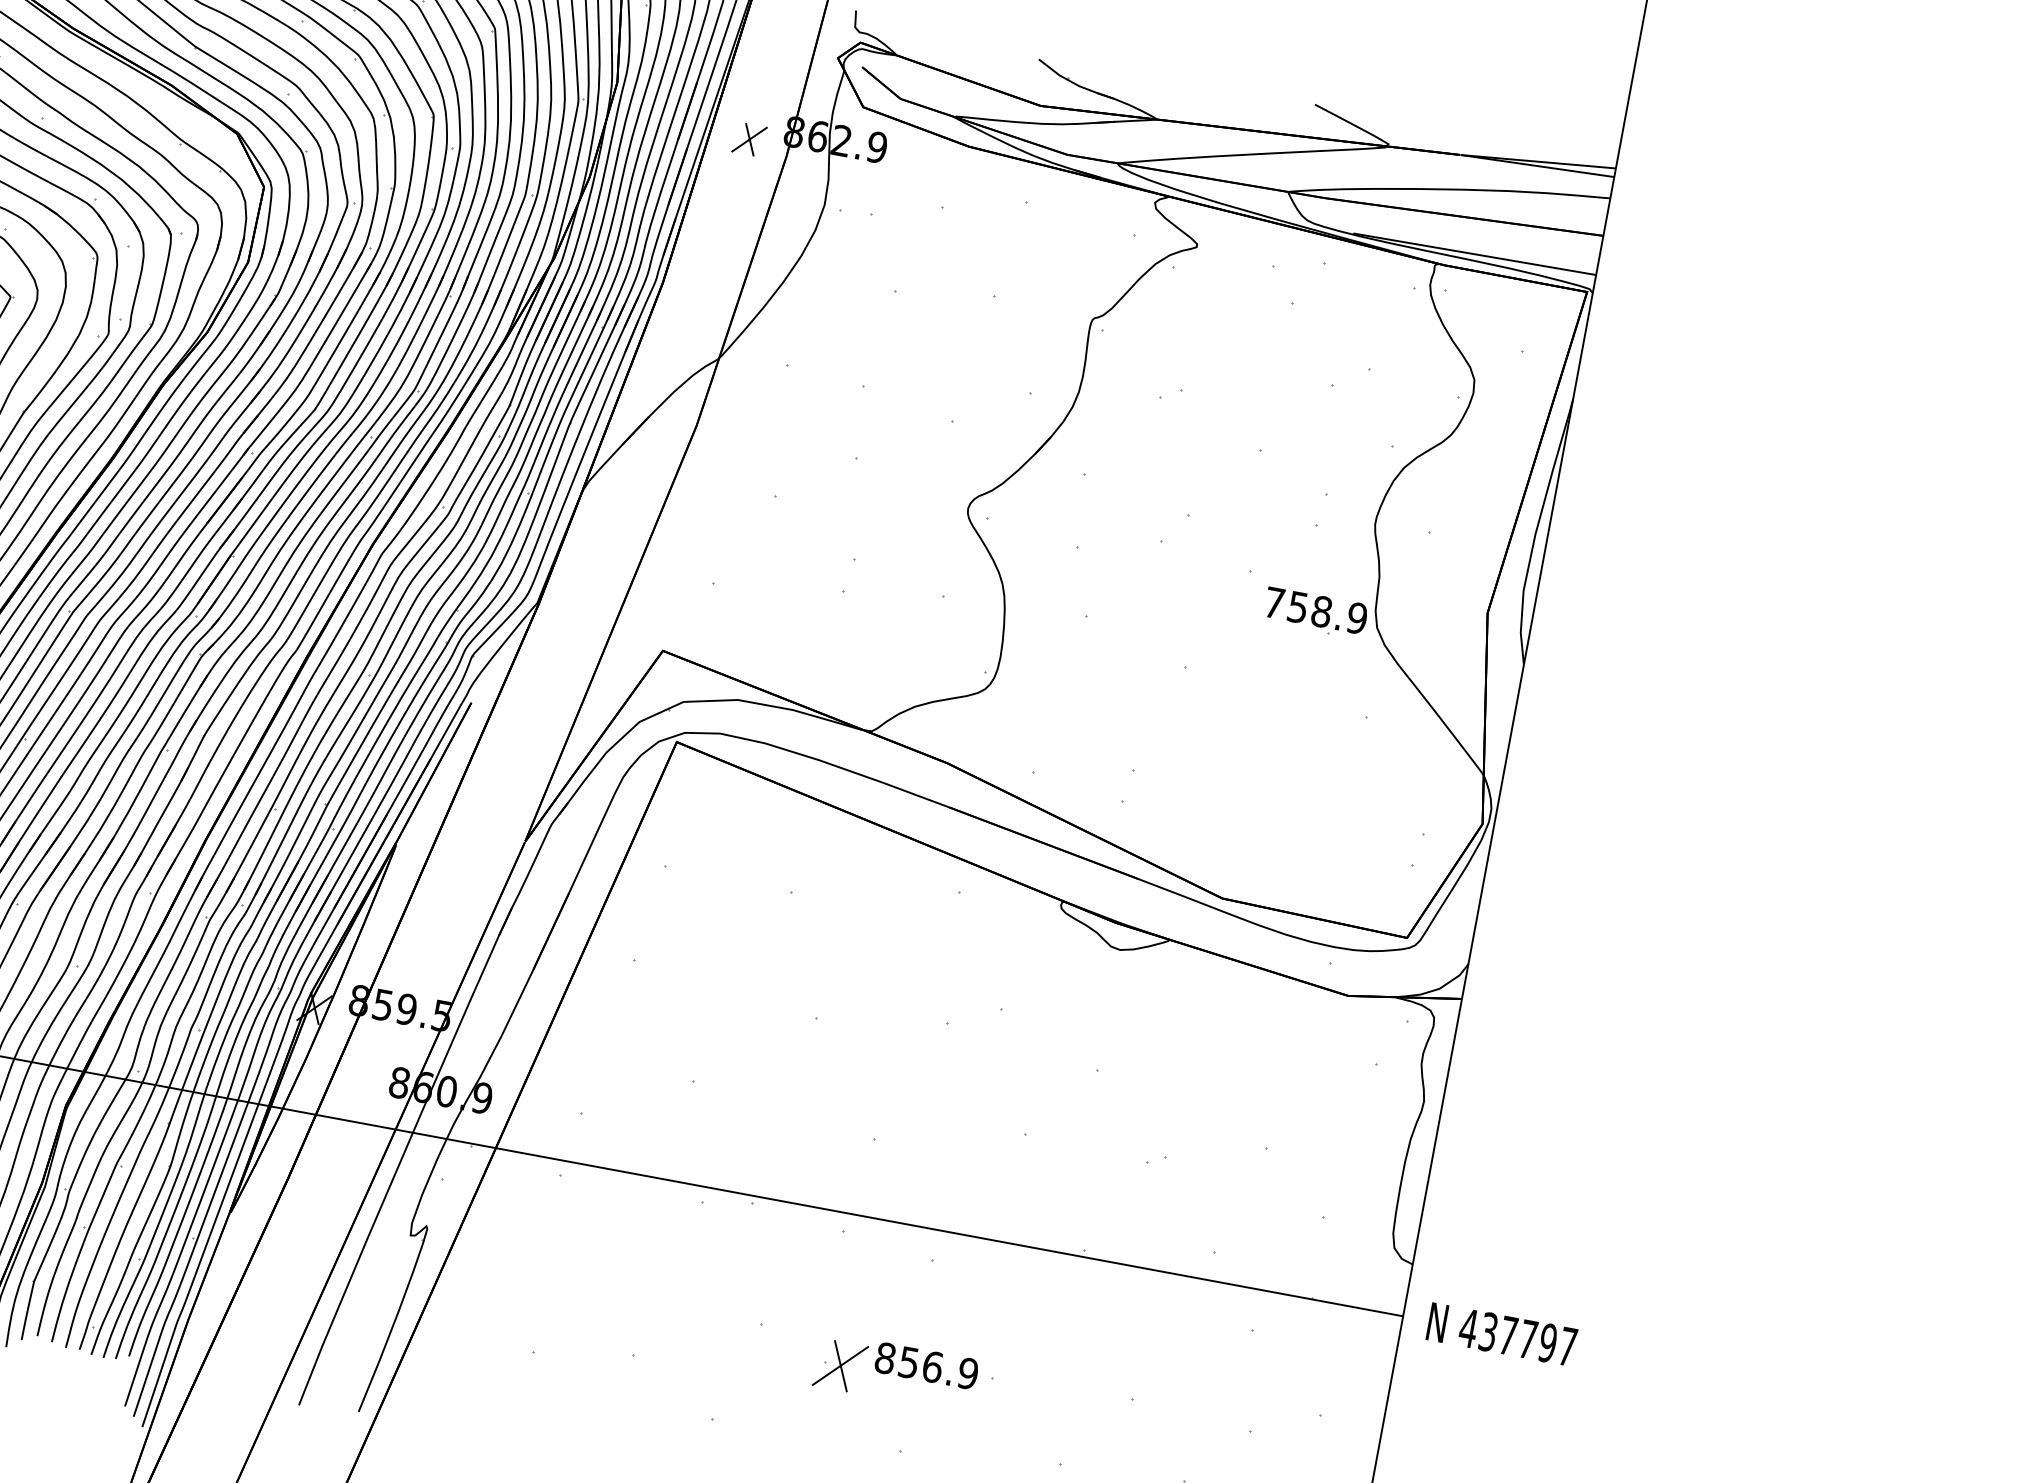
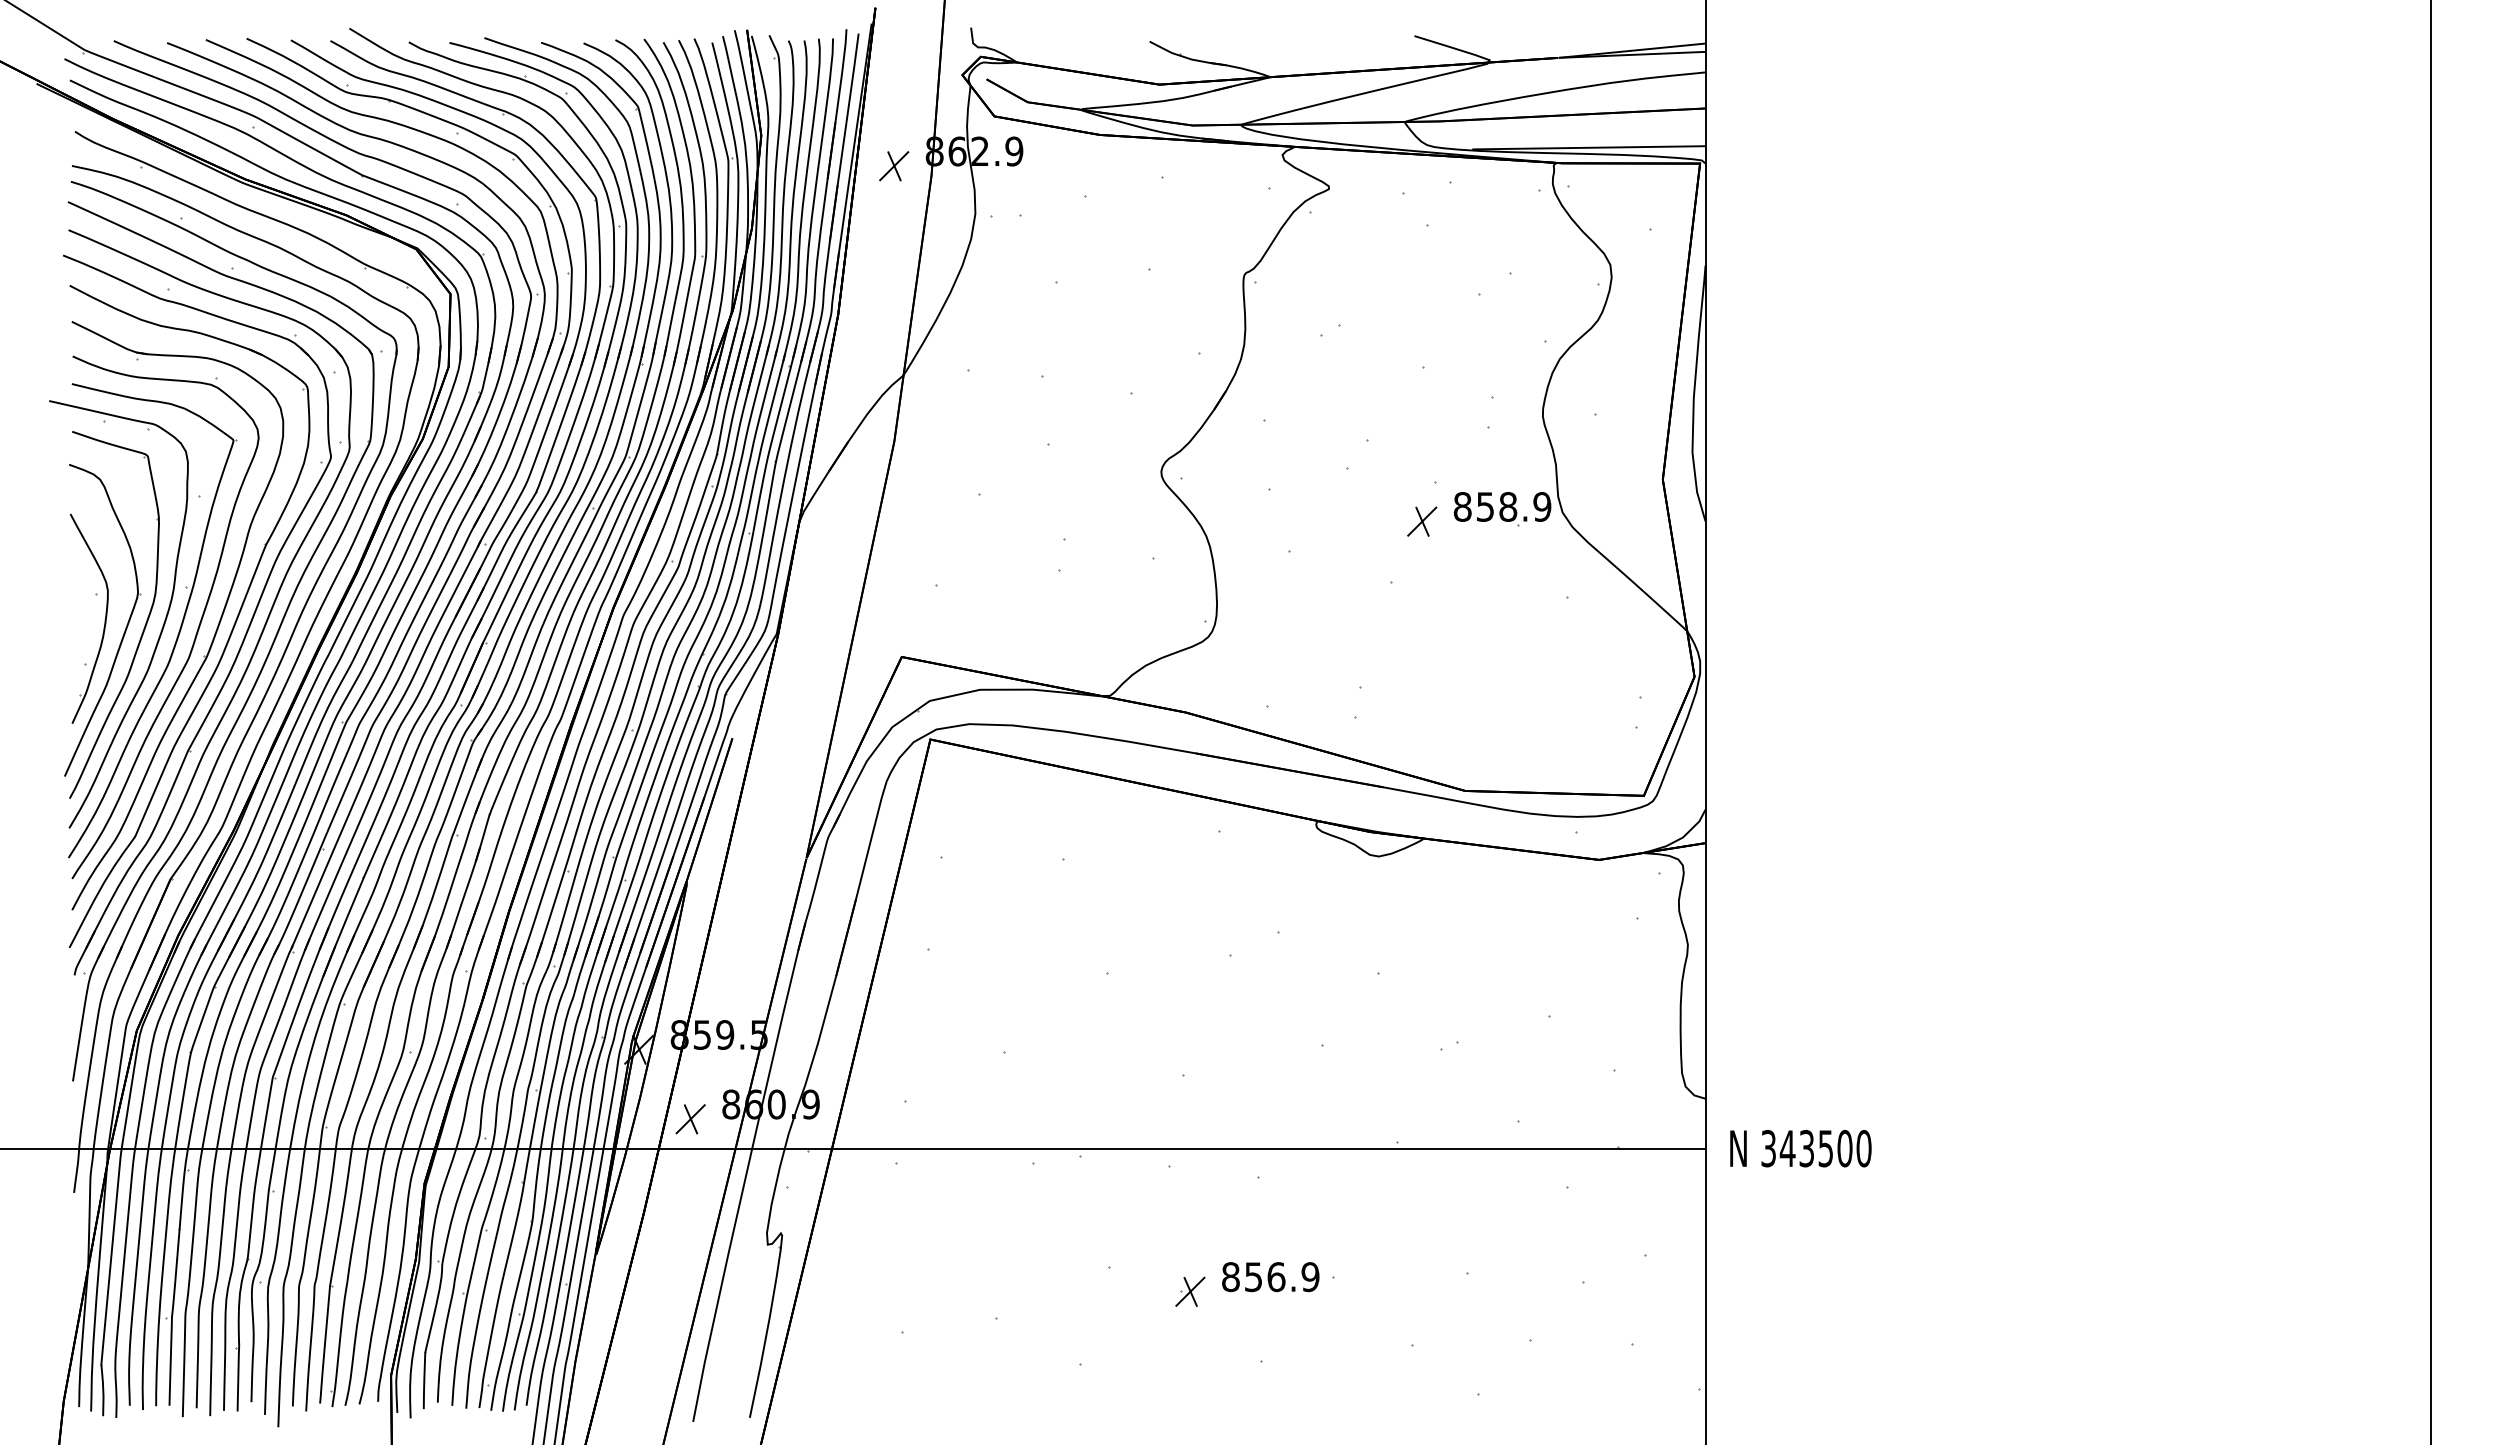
text: (1274, 602) -> (1462, 506), 758.9 -> 858.9
part: (1229, 610) -> (1422, 521), added
part: (354, 1090) -> (690, 1119), added
text: (1517, 1337) -> (1815, 1148), 437797 -> 343500
part: (840, 1365) -> (1190, 1291), size x0.62

